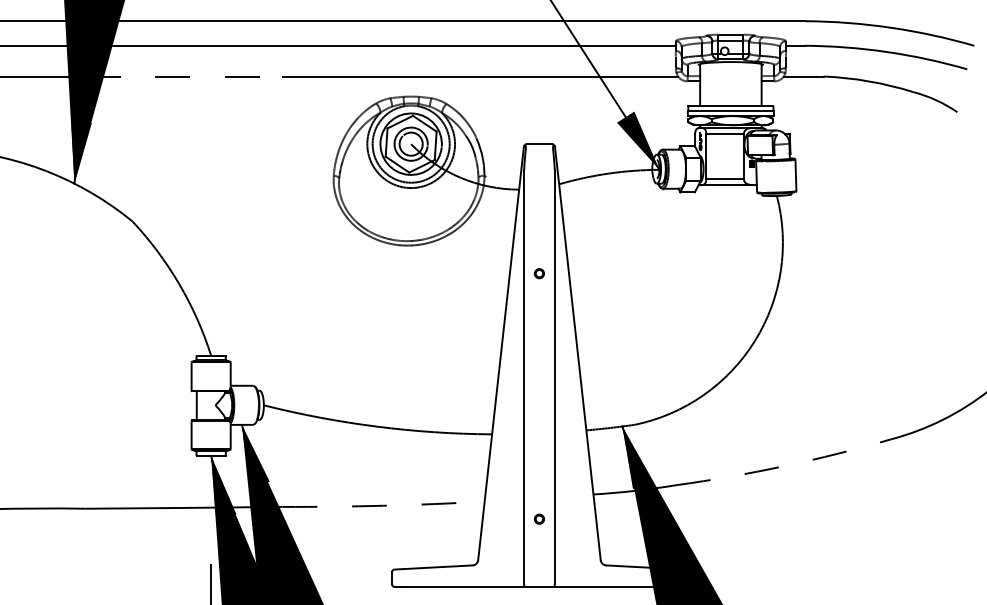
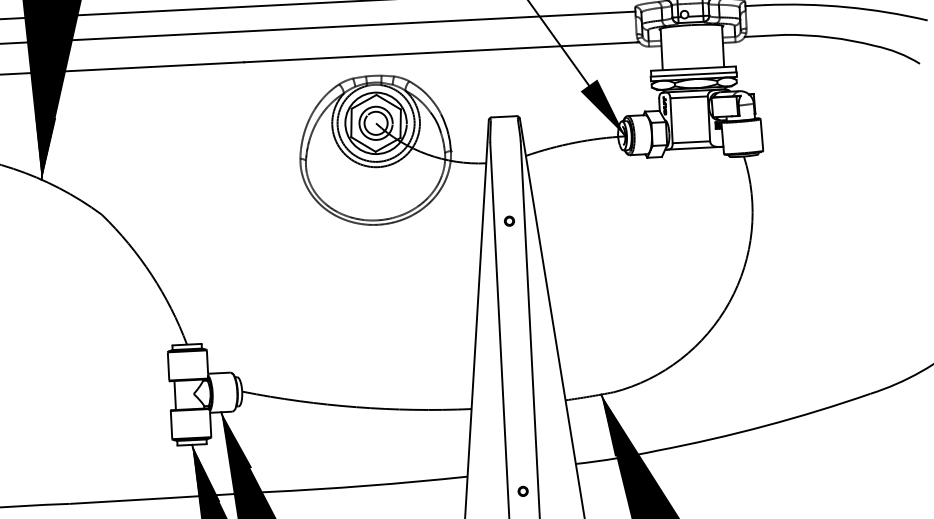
line: (184, 76) -> (146, 67), dashed -> solid
part: (538, 273) -> (508, 221), moved
arc: (784, 466) -> (765, 426), dashed -> solid
arc: (383, 505) -> (366, 485), dashed -> solid

